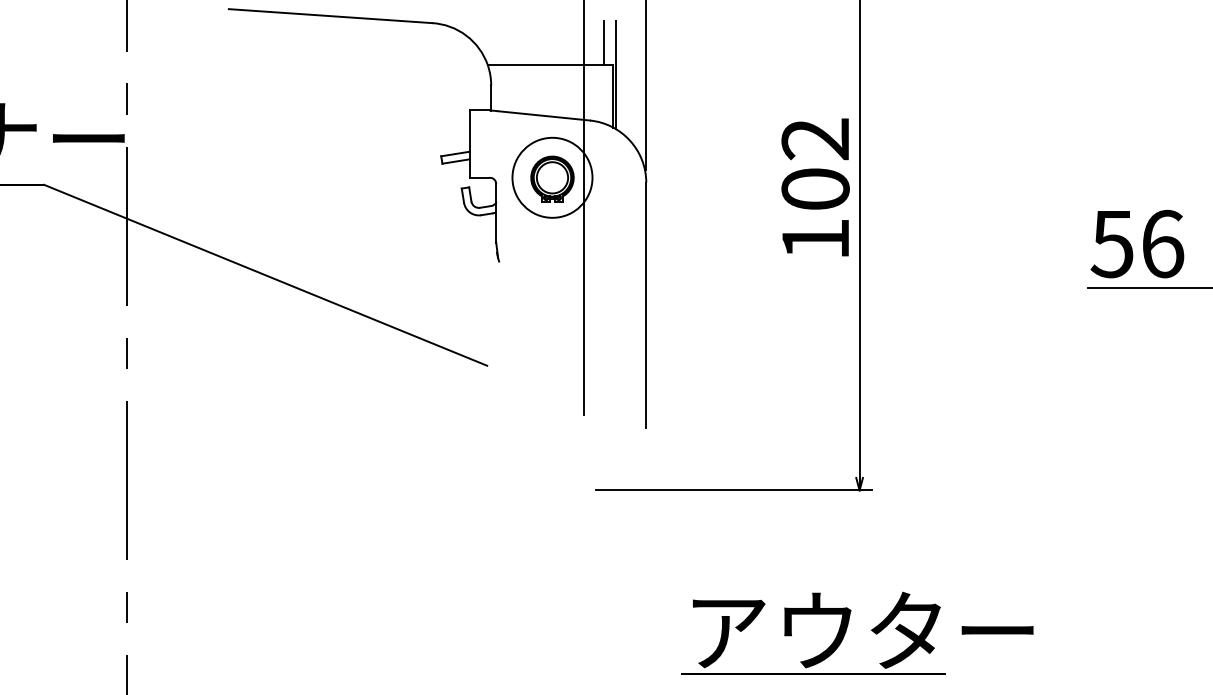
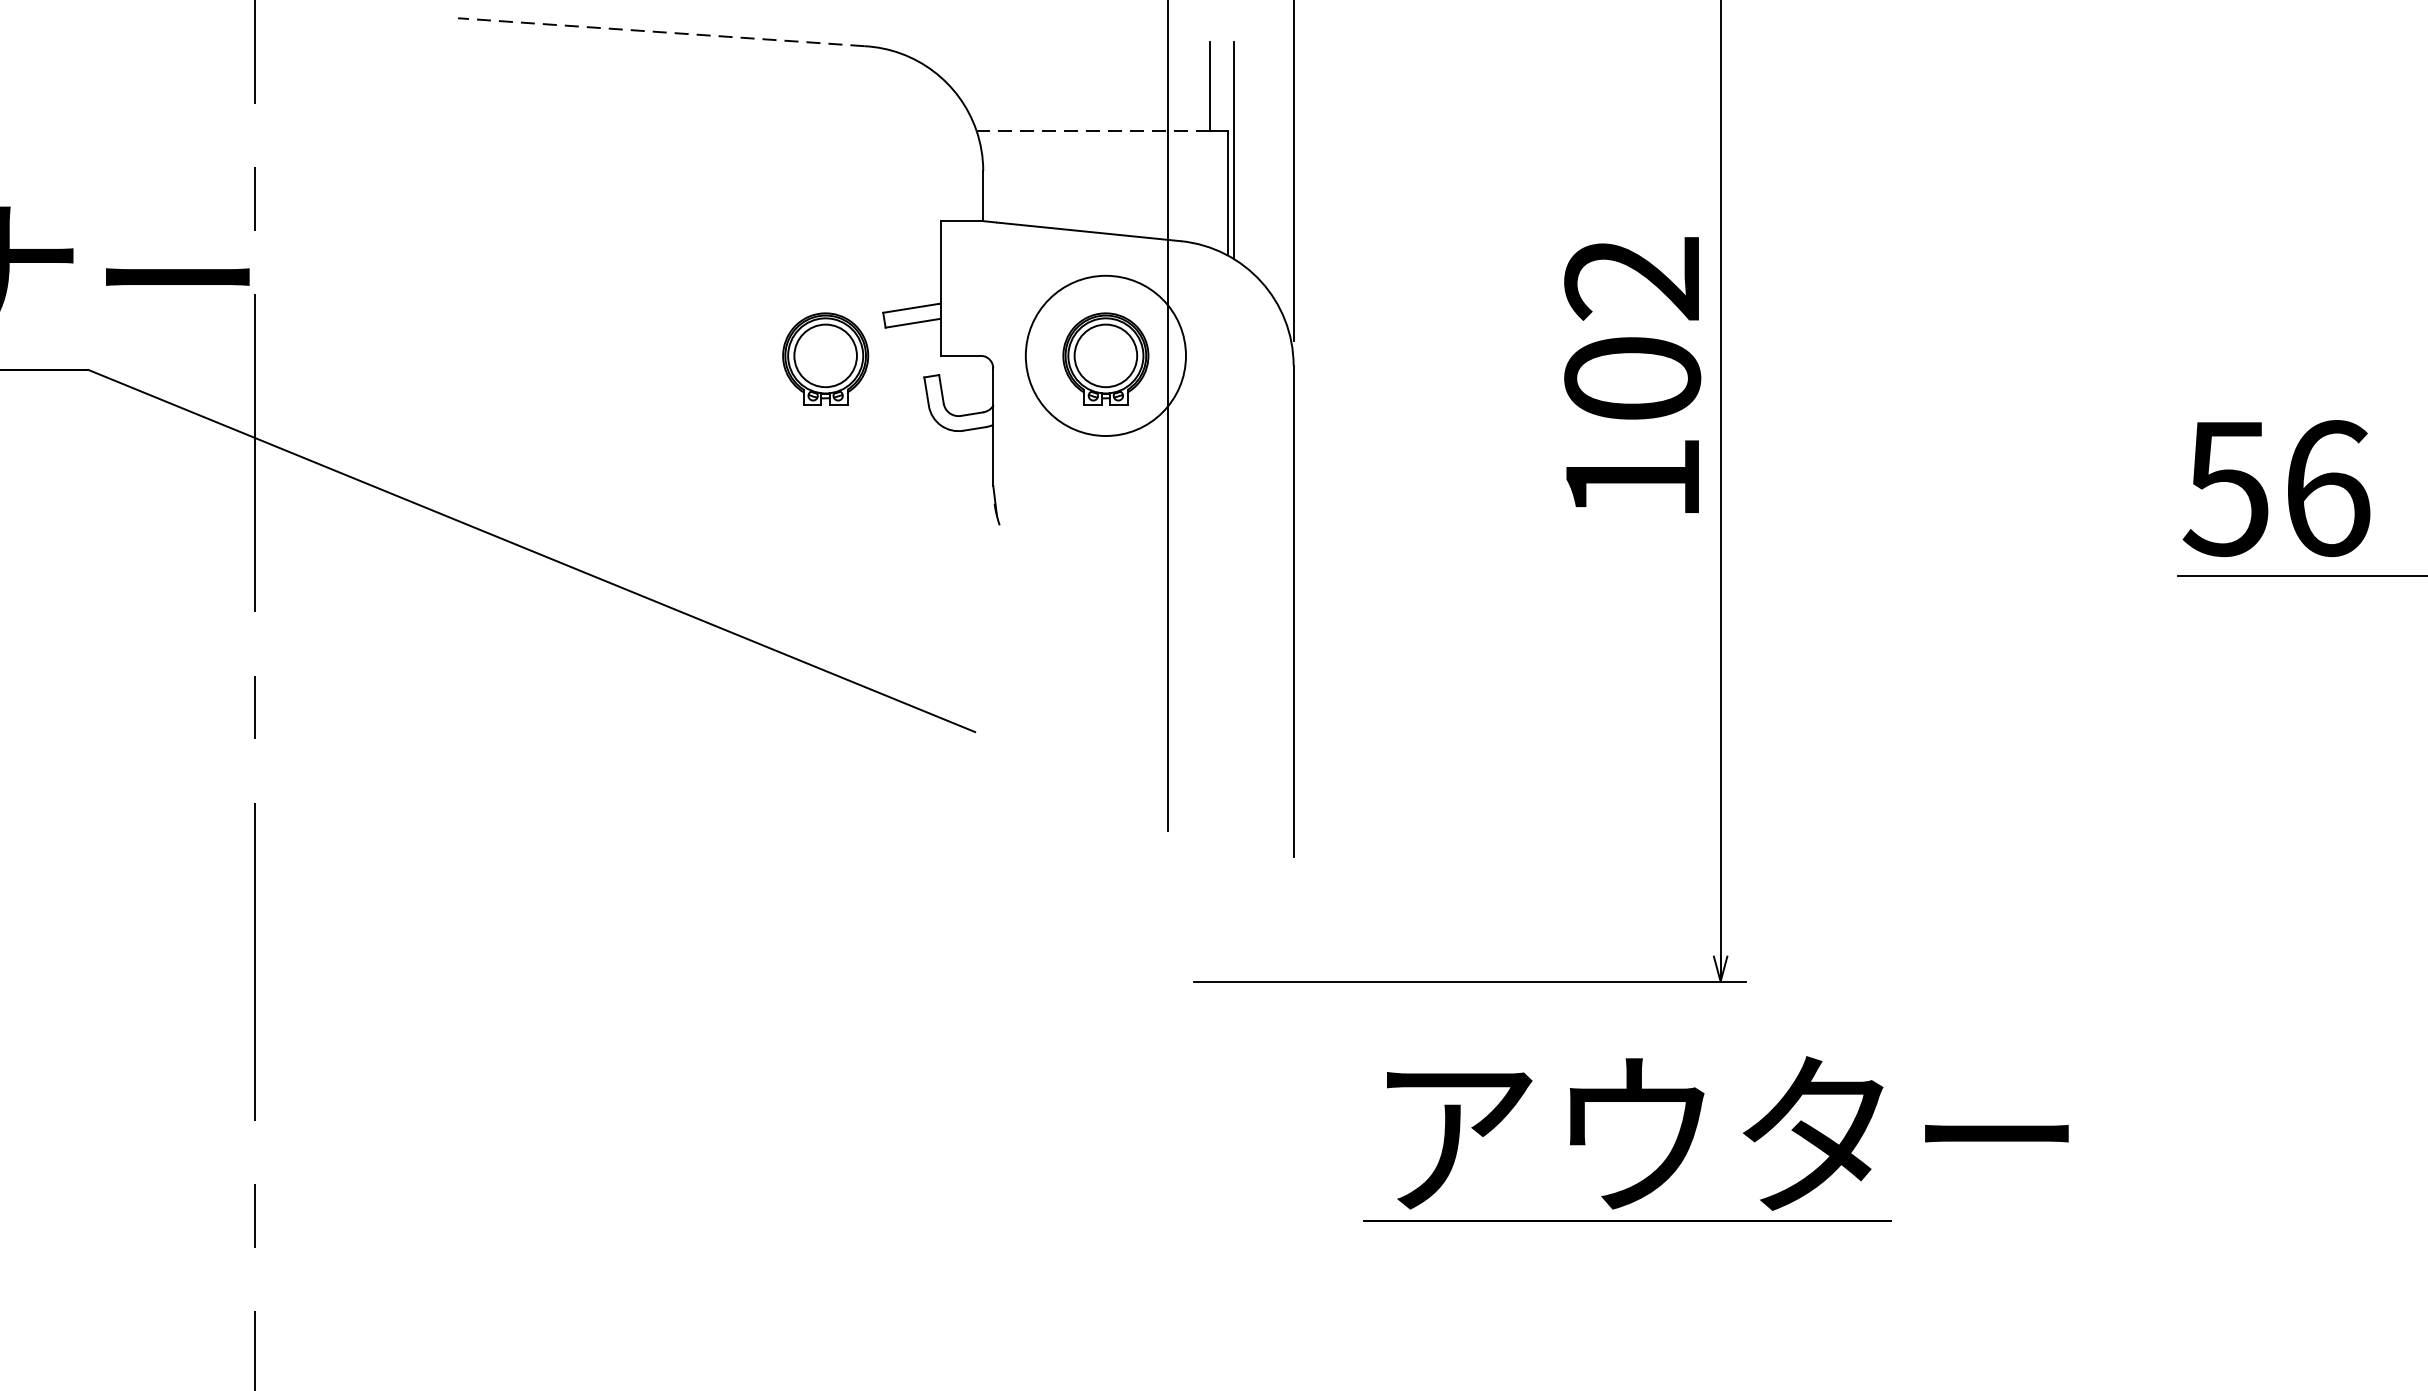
line: (330, 16) -> (661, 32), solid -> dashed
line: (545, 65) -> (1091, 131), solid -> dashed
part: (412, 178) -> (825, 357), added
part: (847, 628) -> (1696, 1129), moved

